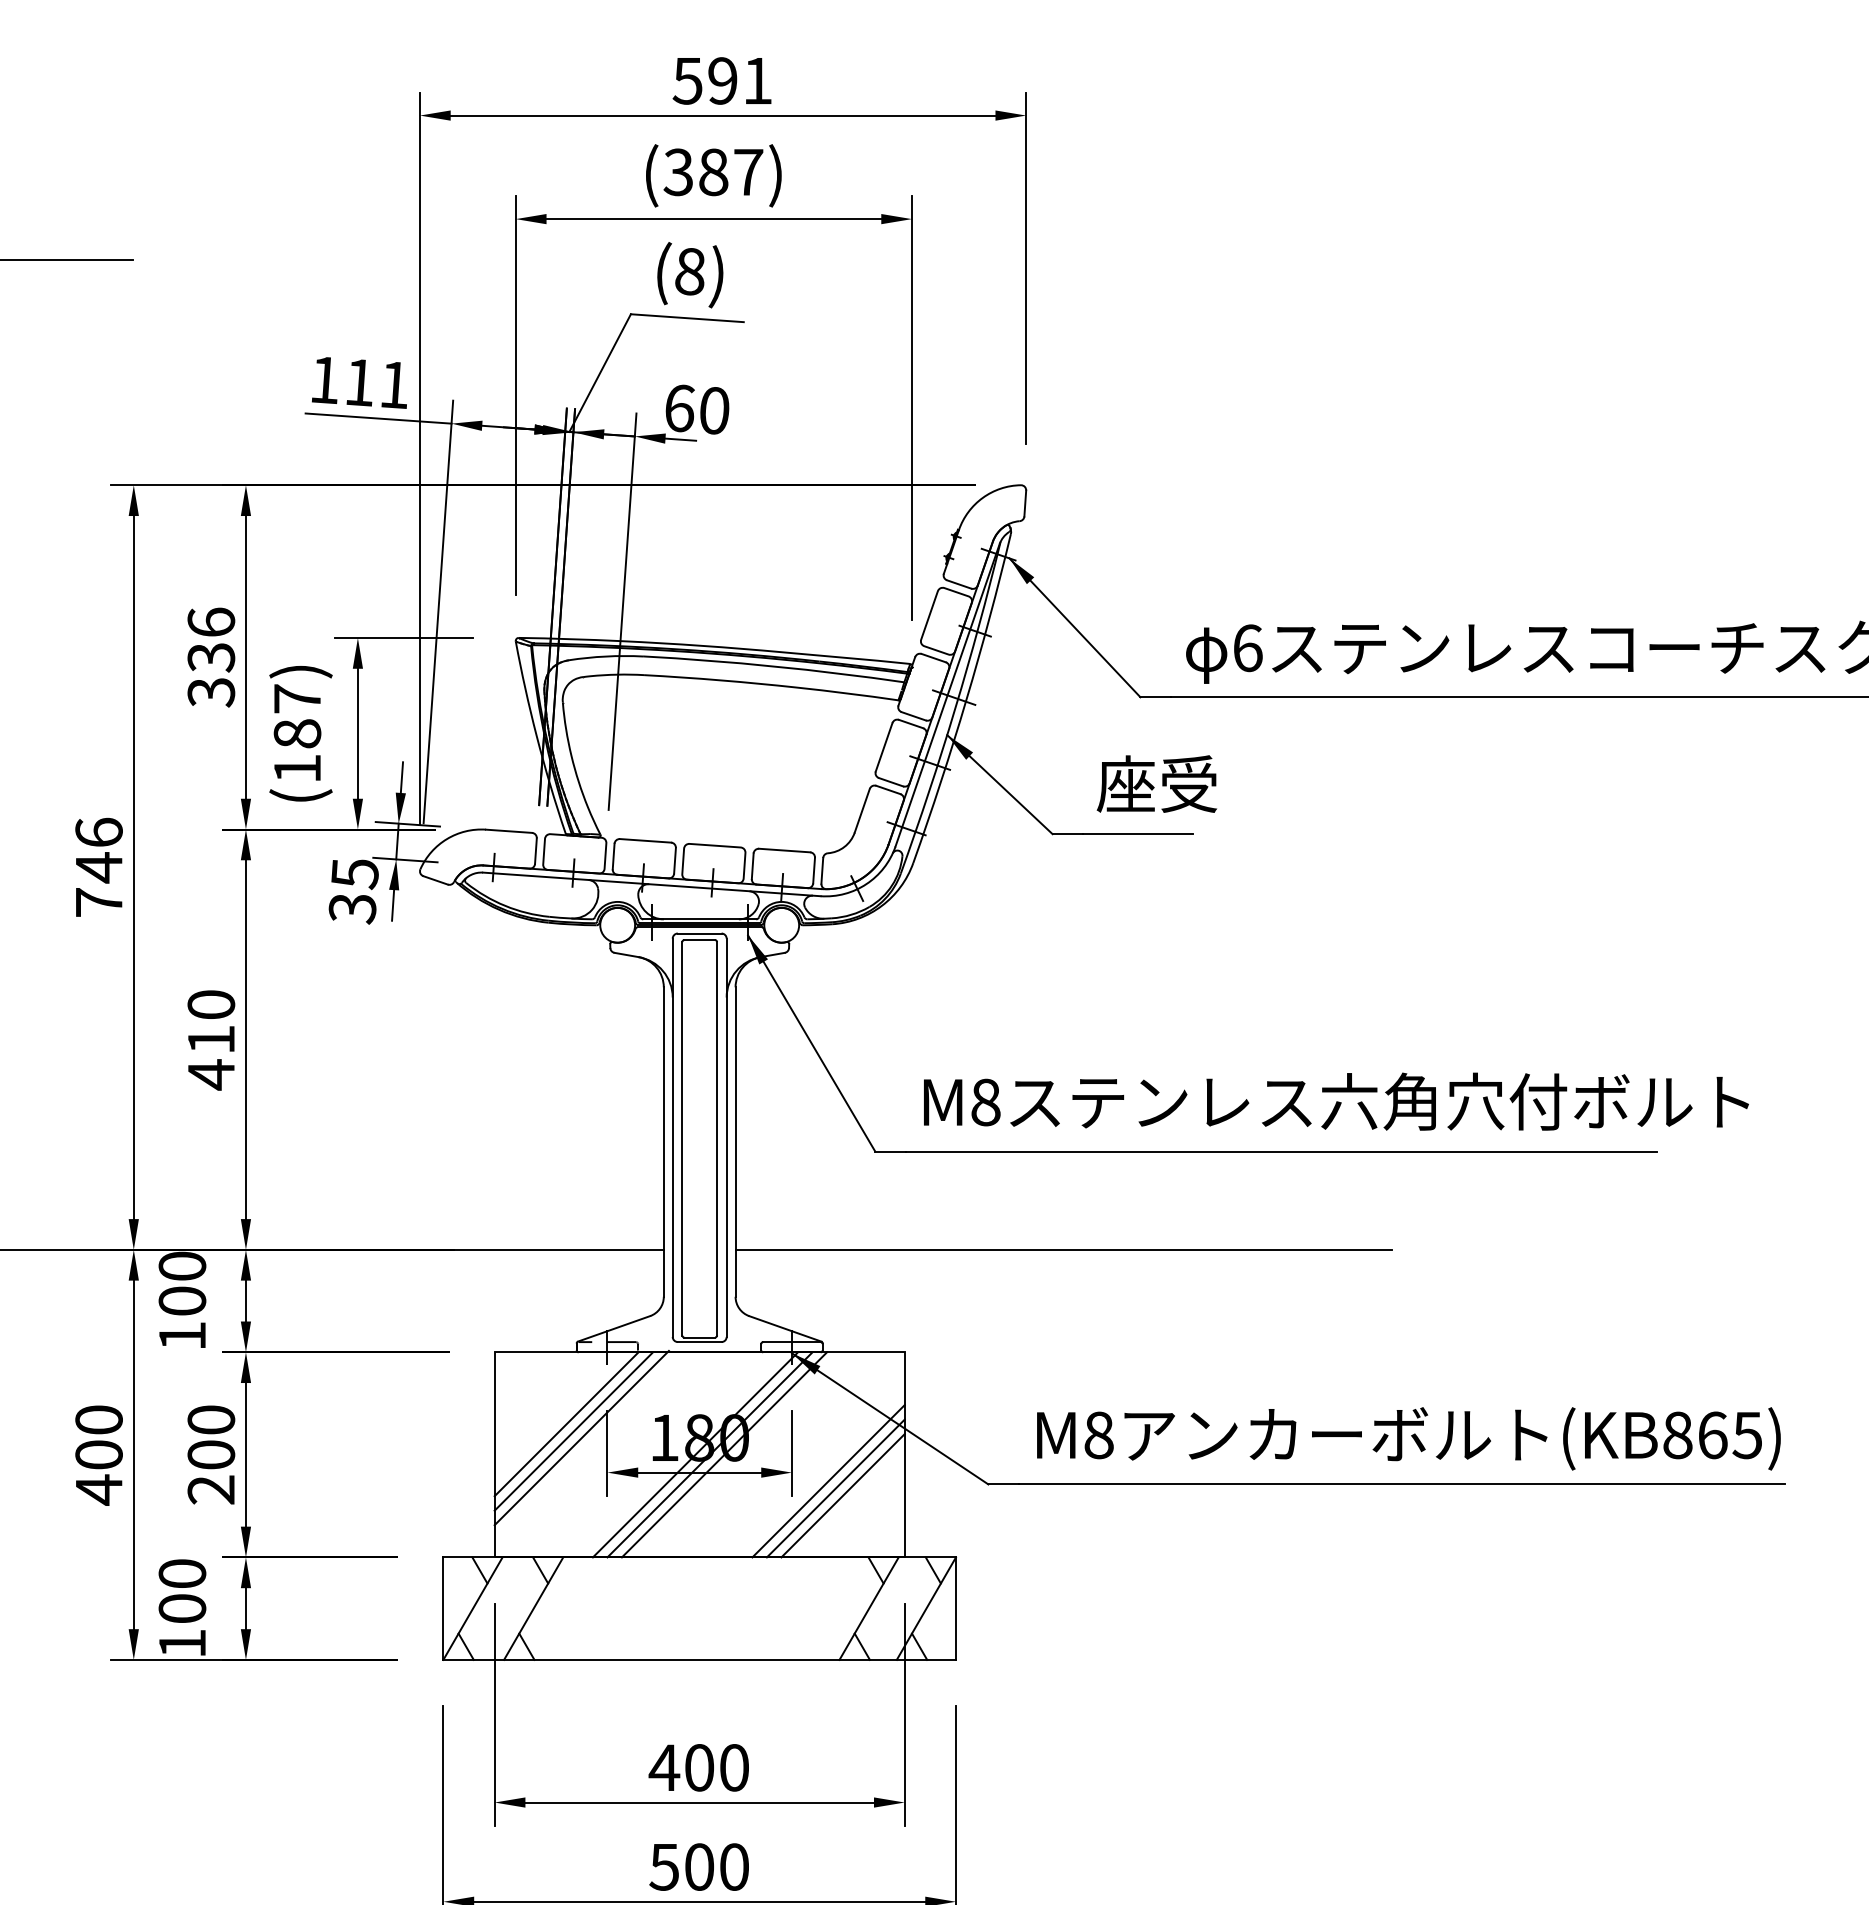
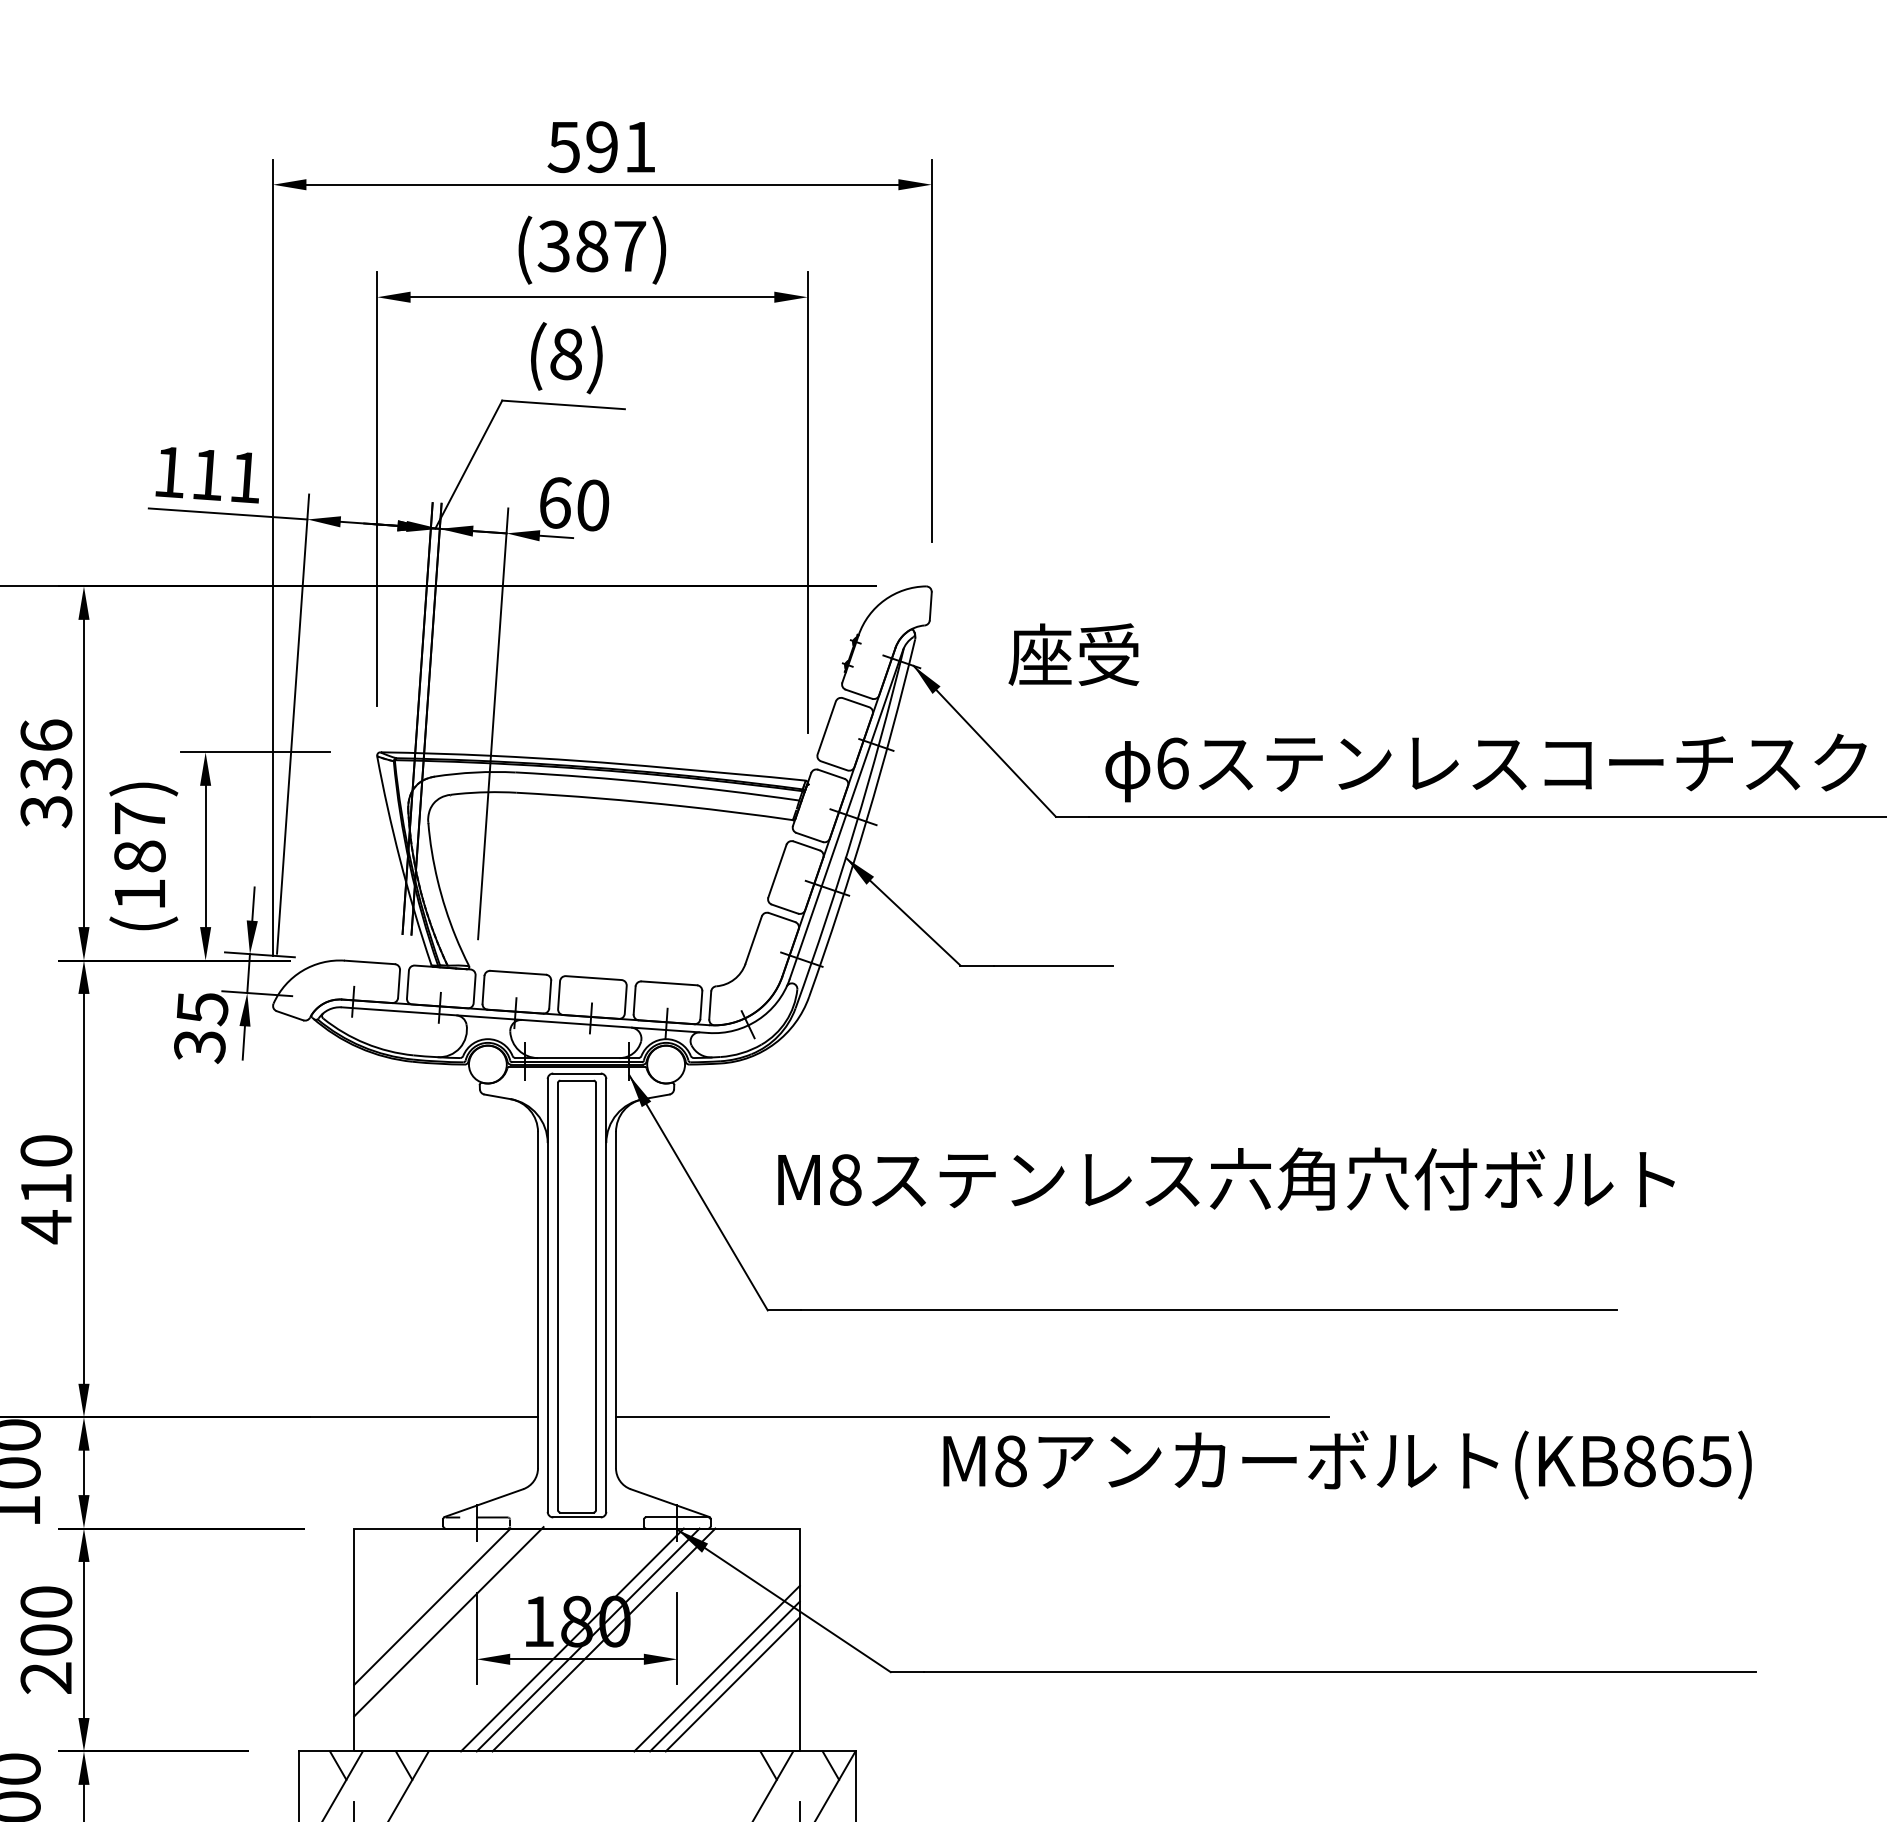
text: (1156, 783) -> (1073, 654), moved
text: (1336, 1101) -> (1226, 1178), moved
line: (573, 1431) -> (439, 1614), removed
text: (1408, 1438) -> (1347, 1464), moved

